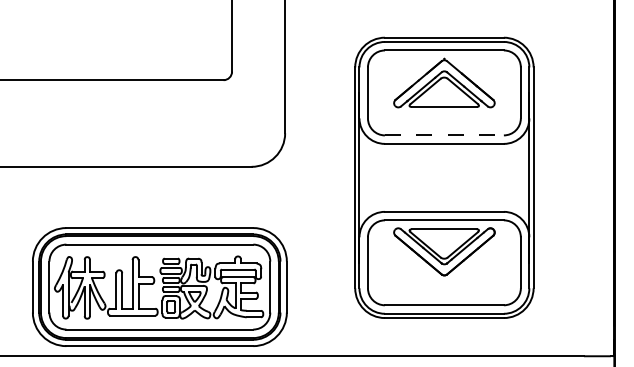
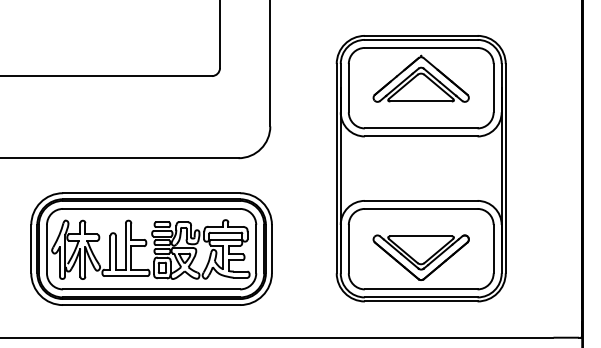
line: (444, 135) -> (421, 128), dashed -> solid
part: (443, 251) -> (420, 257), moved
part: (159, 286) -> (151, 248), moved

